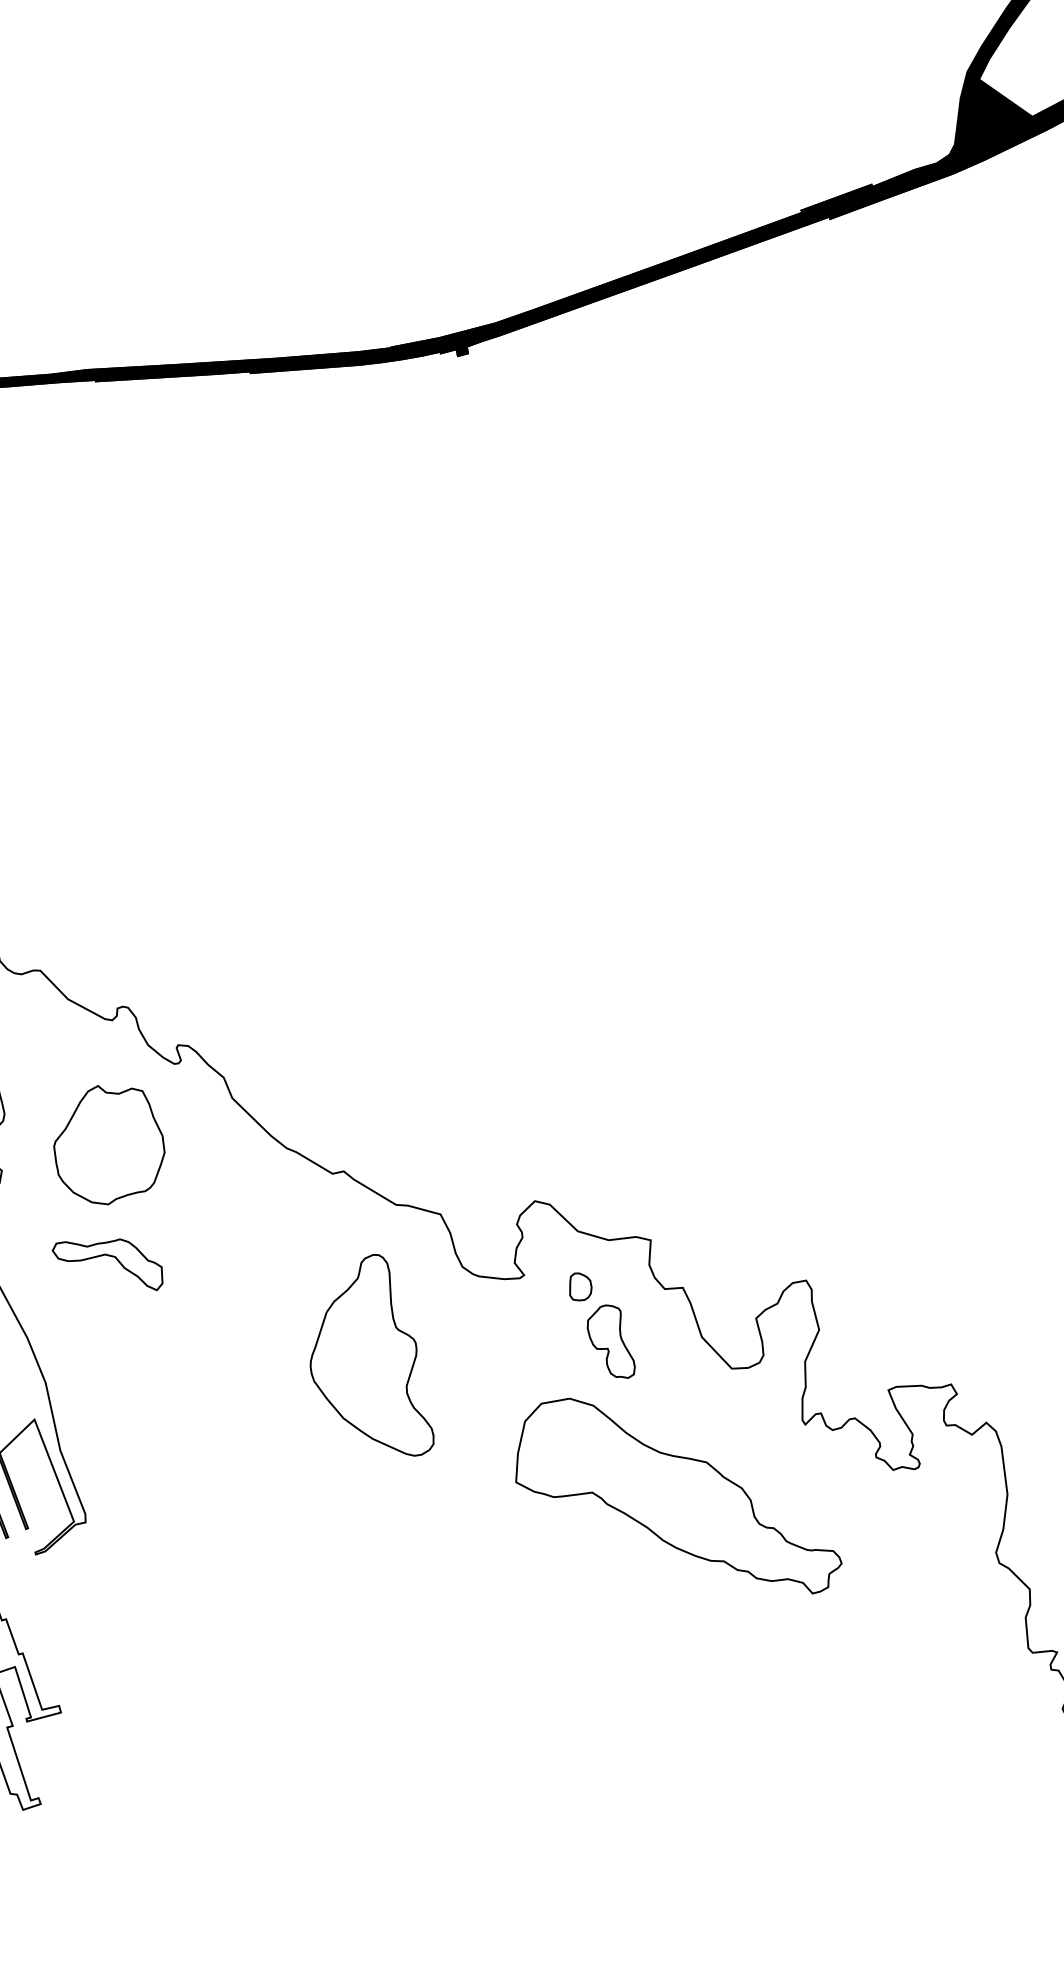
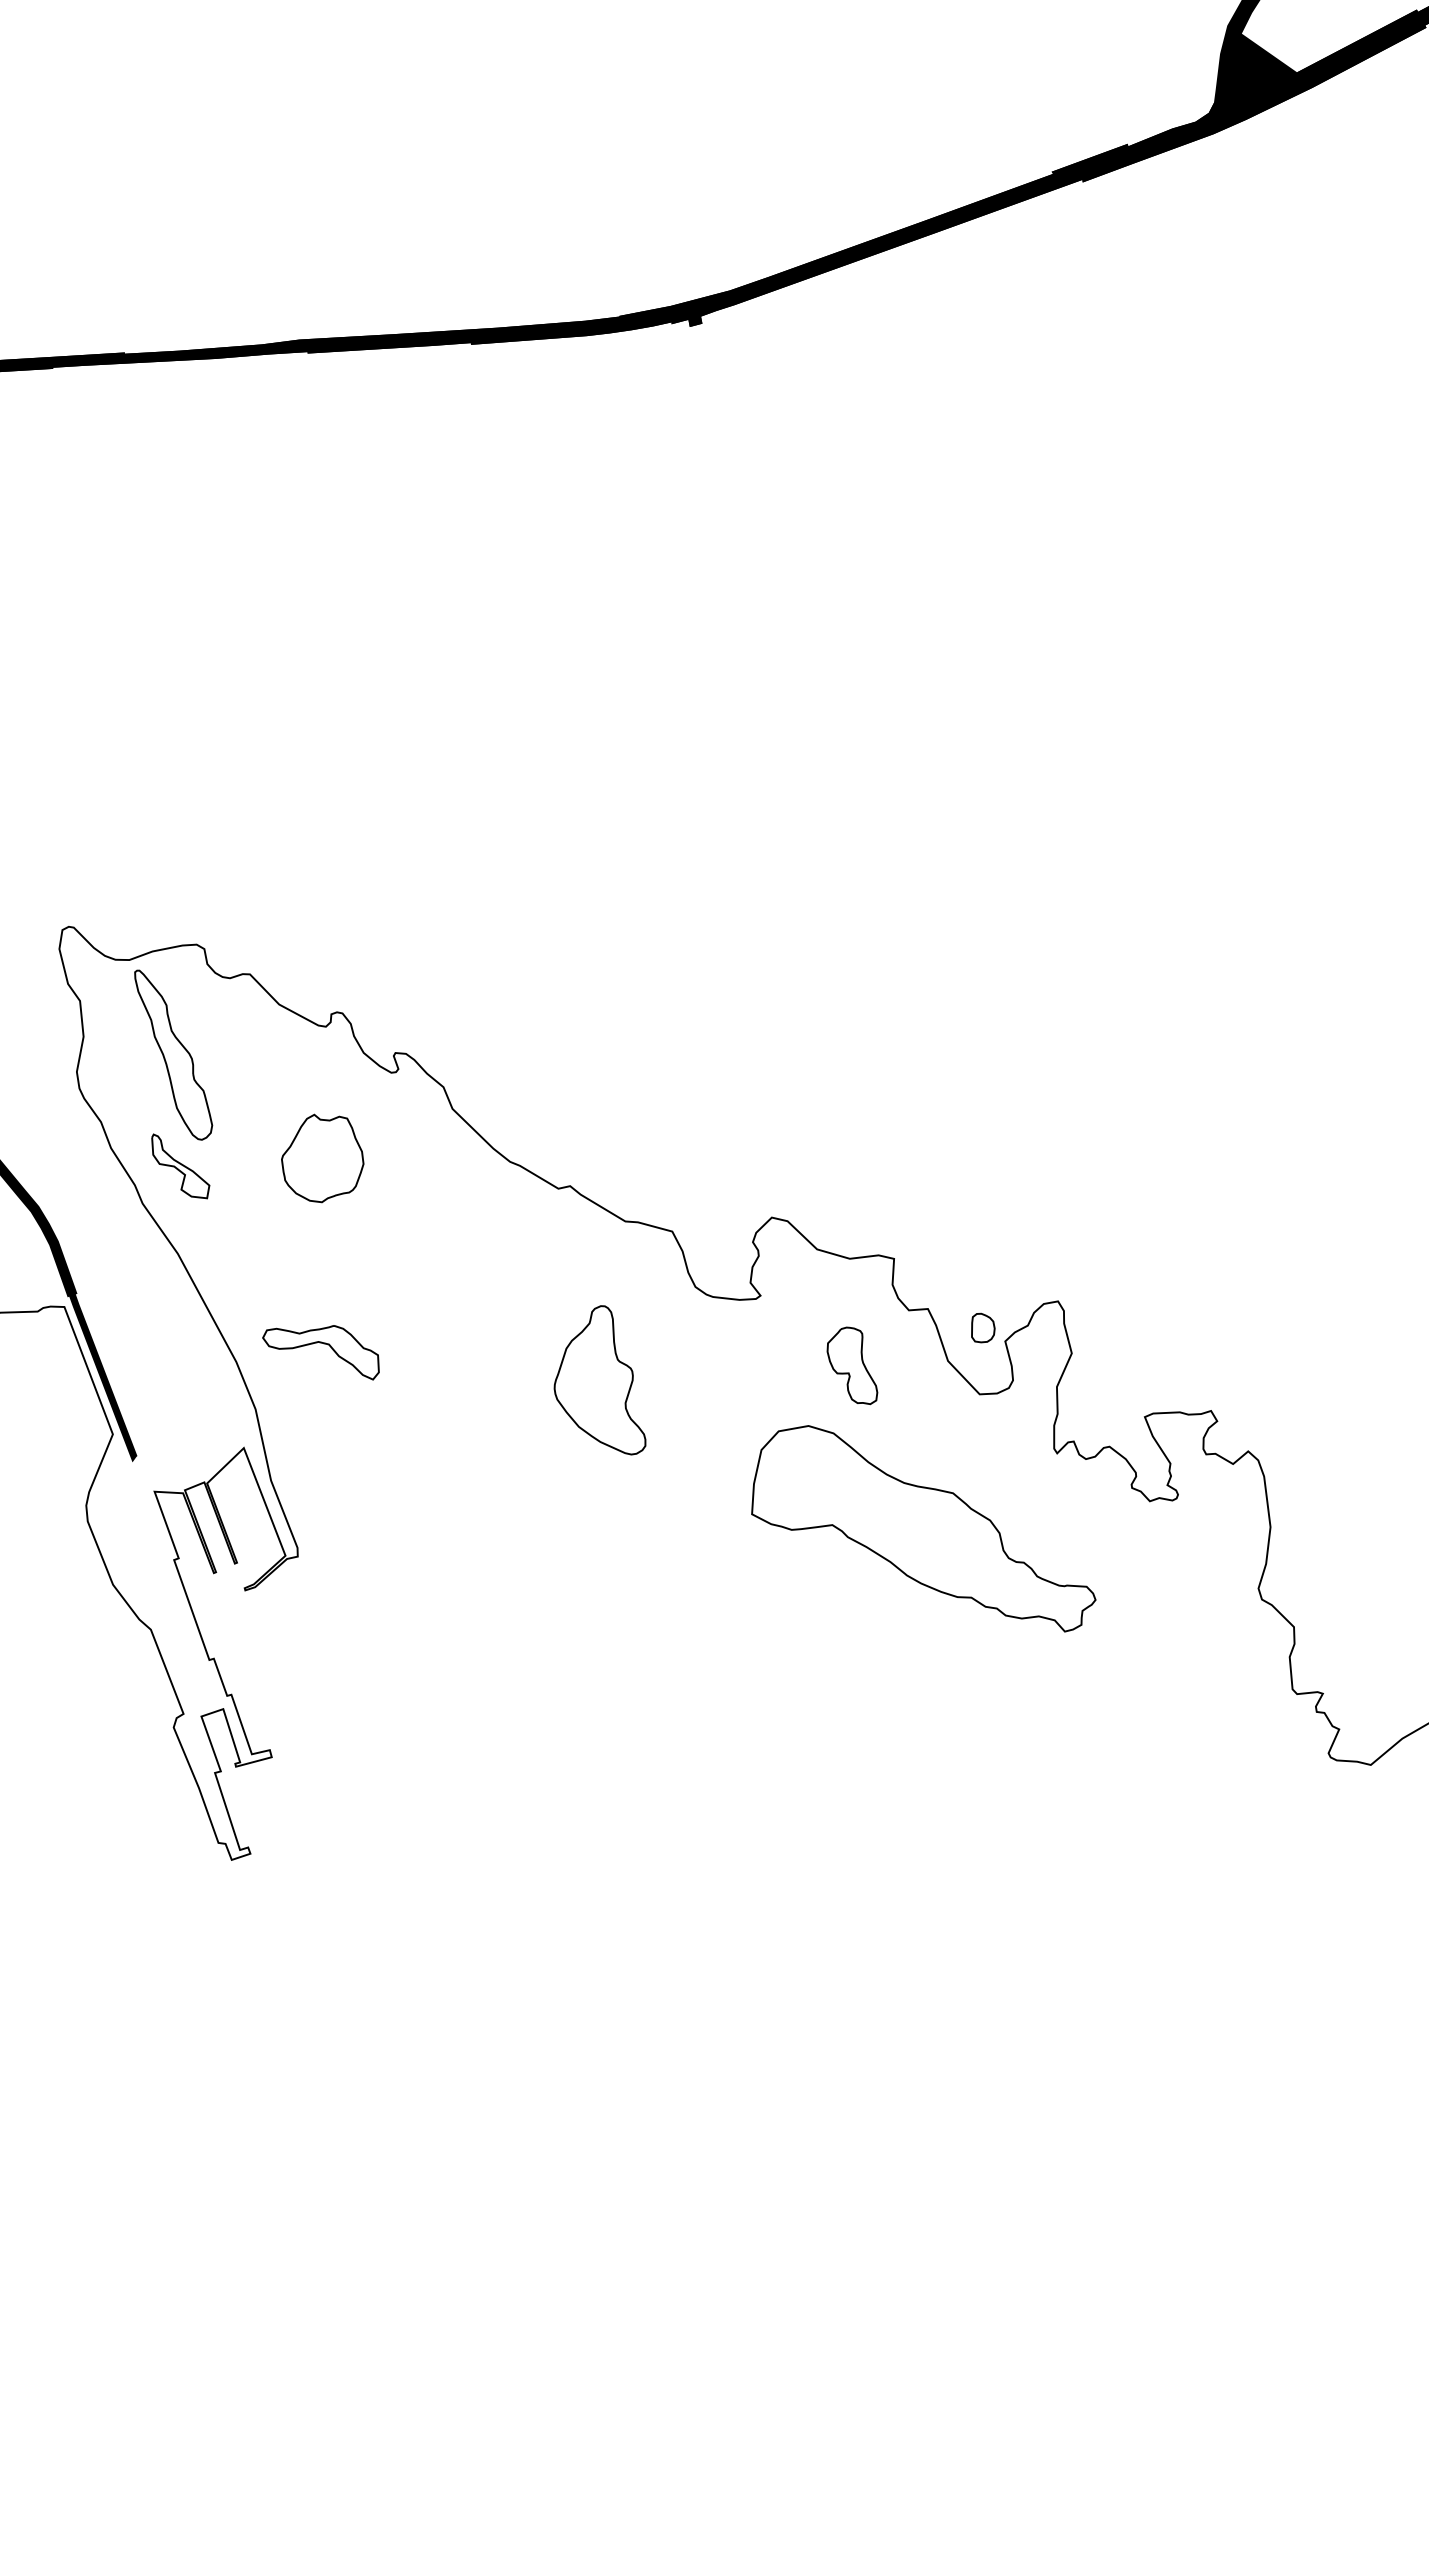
part: (109, 1145) -> (322, 1158), size x0.7
part: (110, 1257) -> (323, 1344), moved
part: (581, 1286) -> (983, 1327), moved
part: (371, 1355) -> (599, 1380), size x0.7

